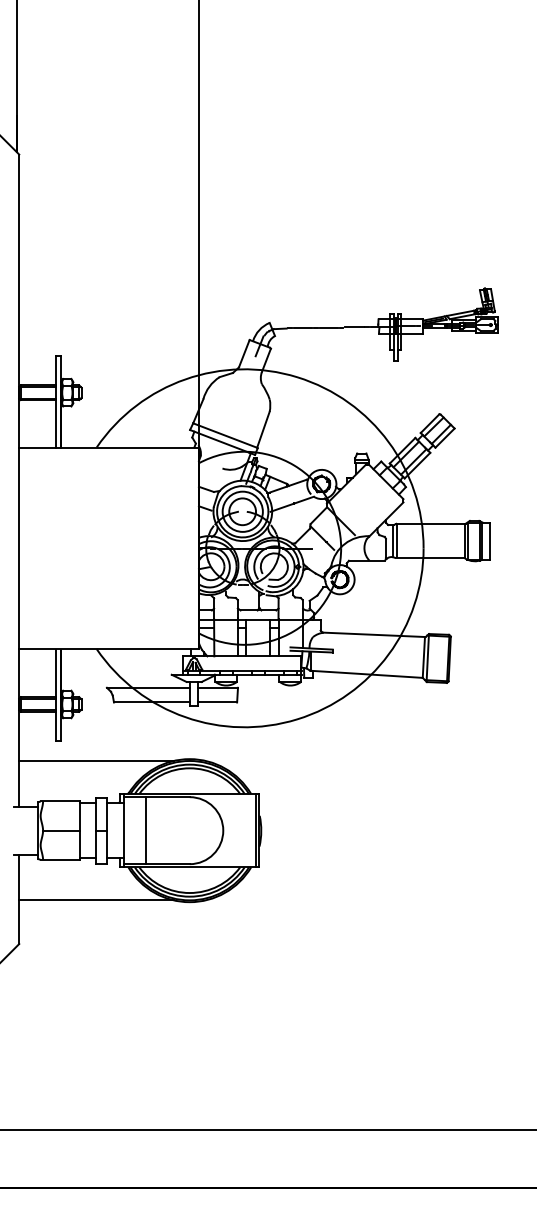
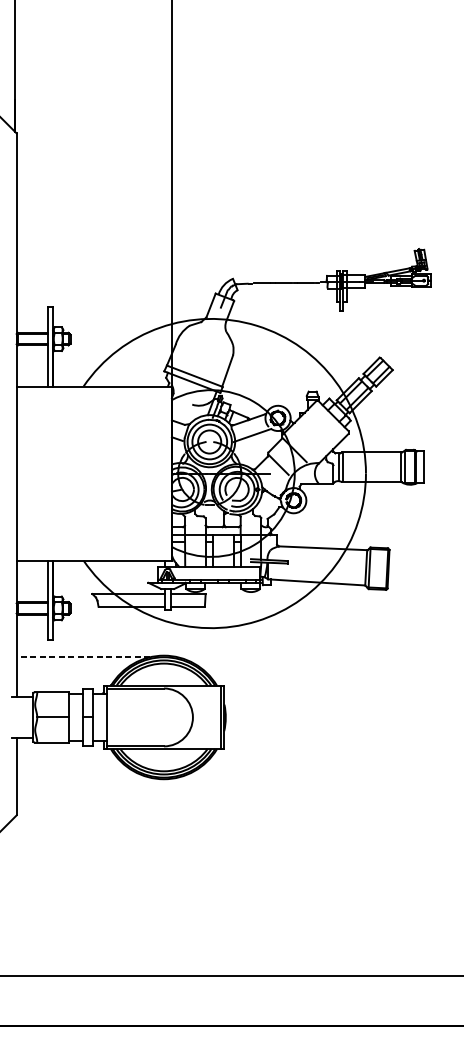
line: (95, 760) -> (82, 656), solid -> dashed
line: (145, 830) -> (125, 717), removed
line: (96, 900) -> (83, 777), removed

